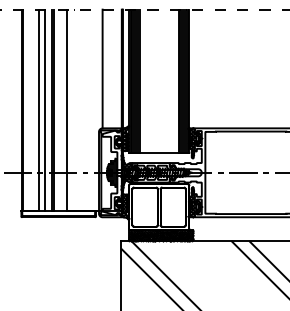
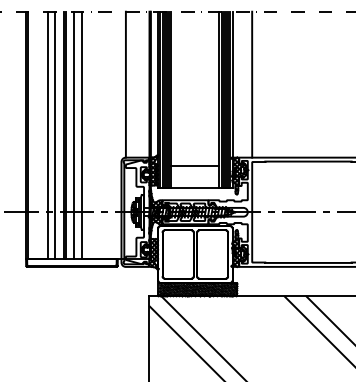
line: (205, 68) -> (252, 84), added
line: (60, 110) -> (74, 135), added
line: (159, 135) -> (195, 166), added

